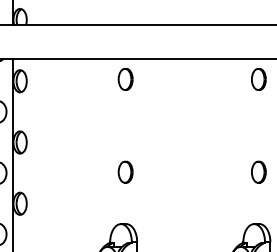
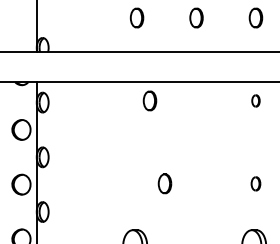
part: (125, 78) -> (149, 100), moved
part: (258, 78) -> (255, 100), size x0.6
part: (125, 171) -> (164, 183), moved
part: (258, 171) -> (255, 183), size x0.7

